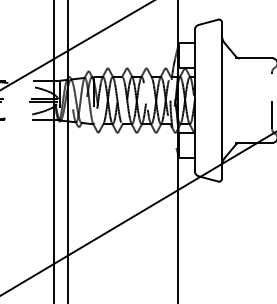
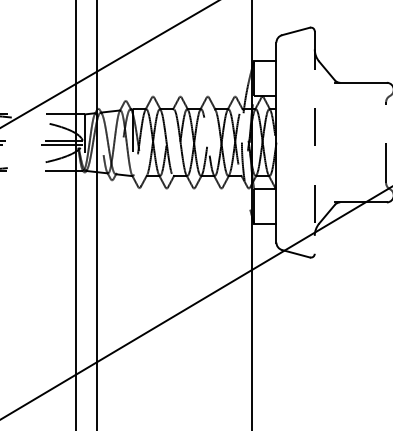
line: (221, 101) -> (314, 143), solid -> dashed

